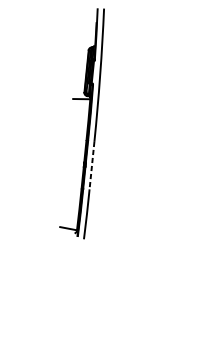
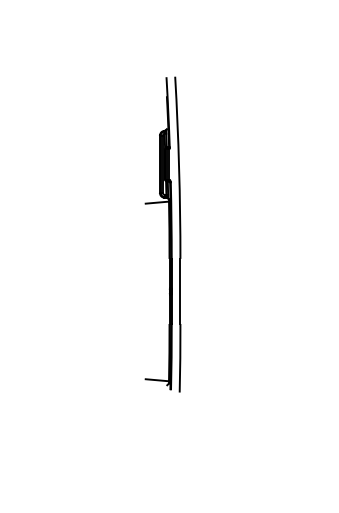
line: (92, 165) -> (180, 291), dashed -> solid

